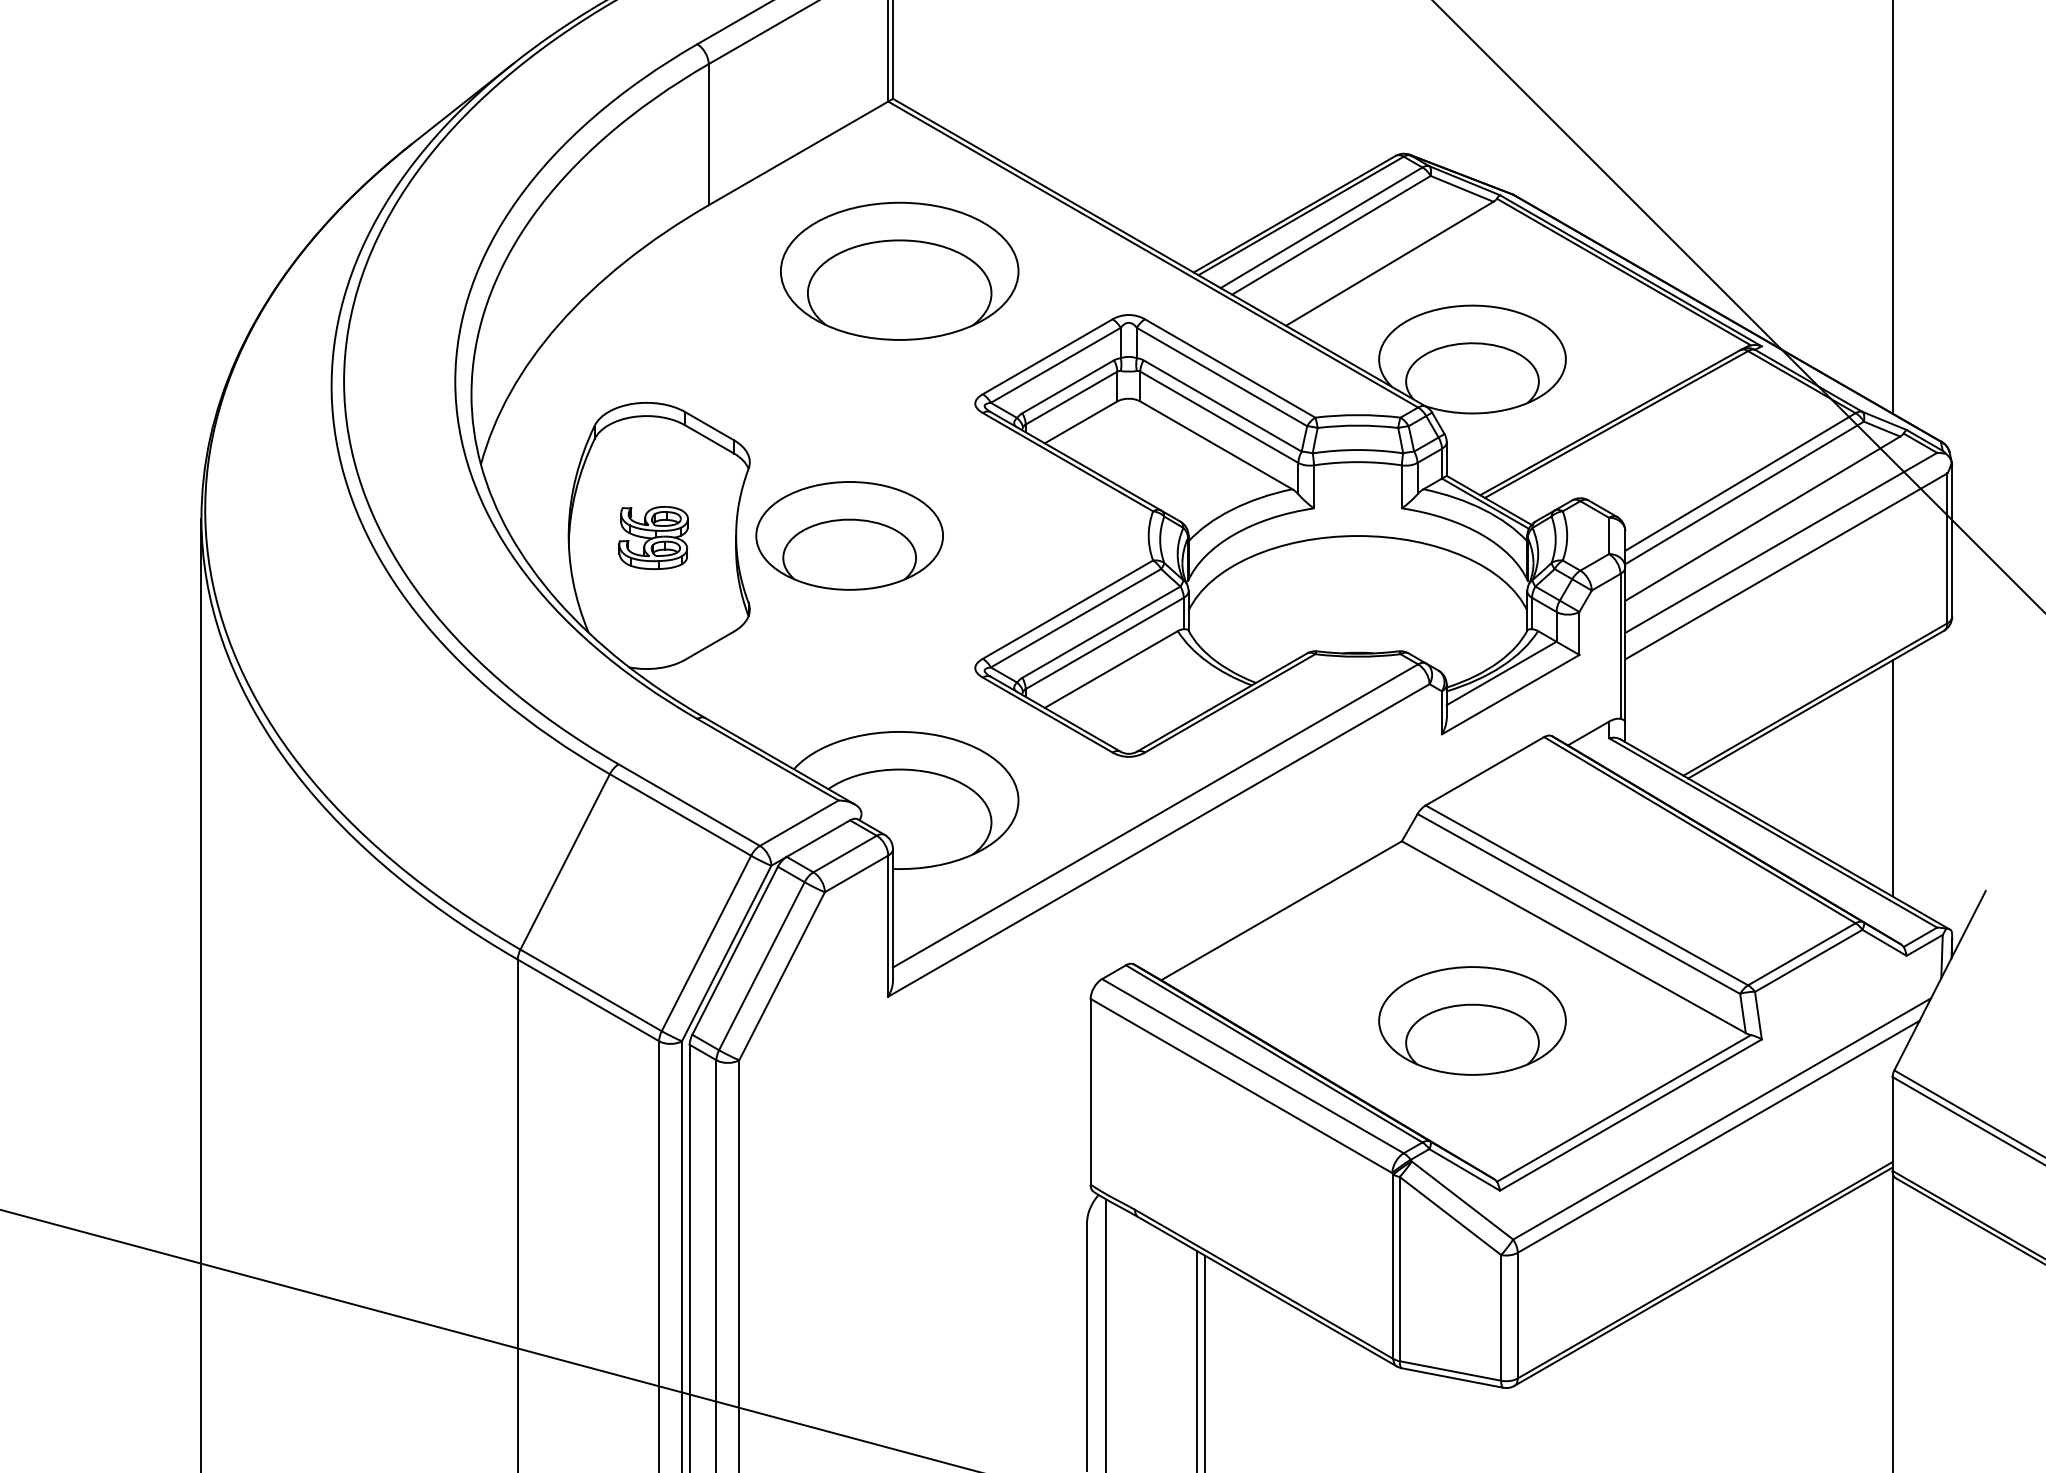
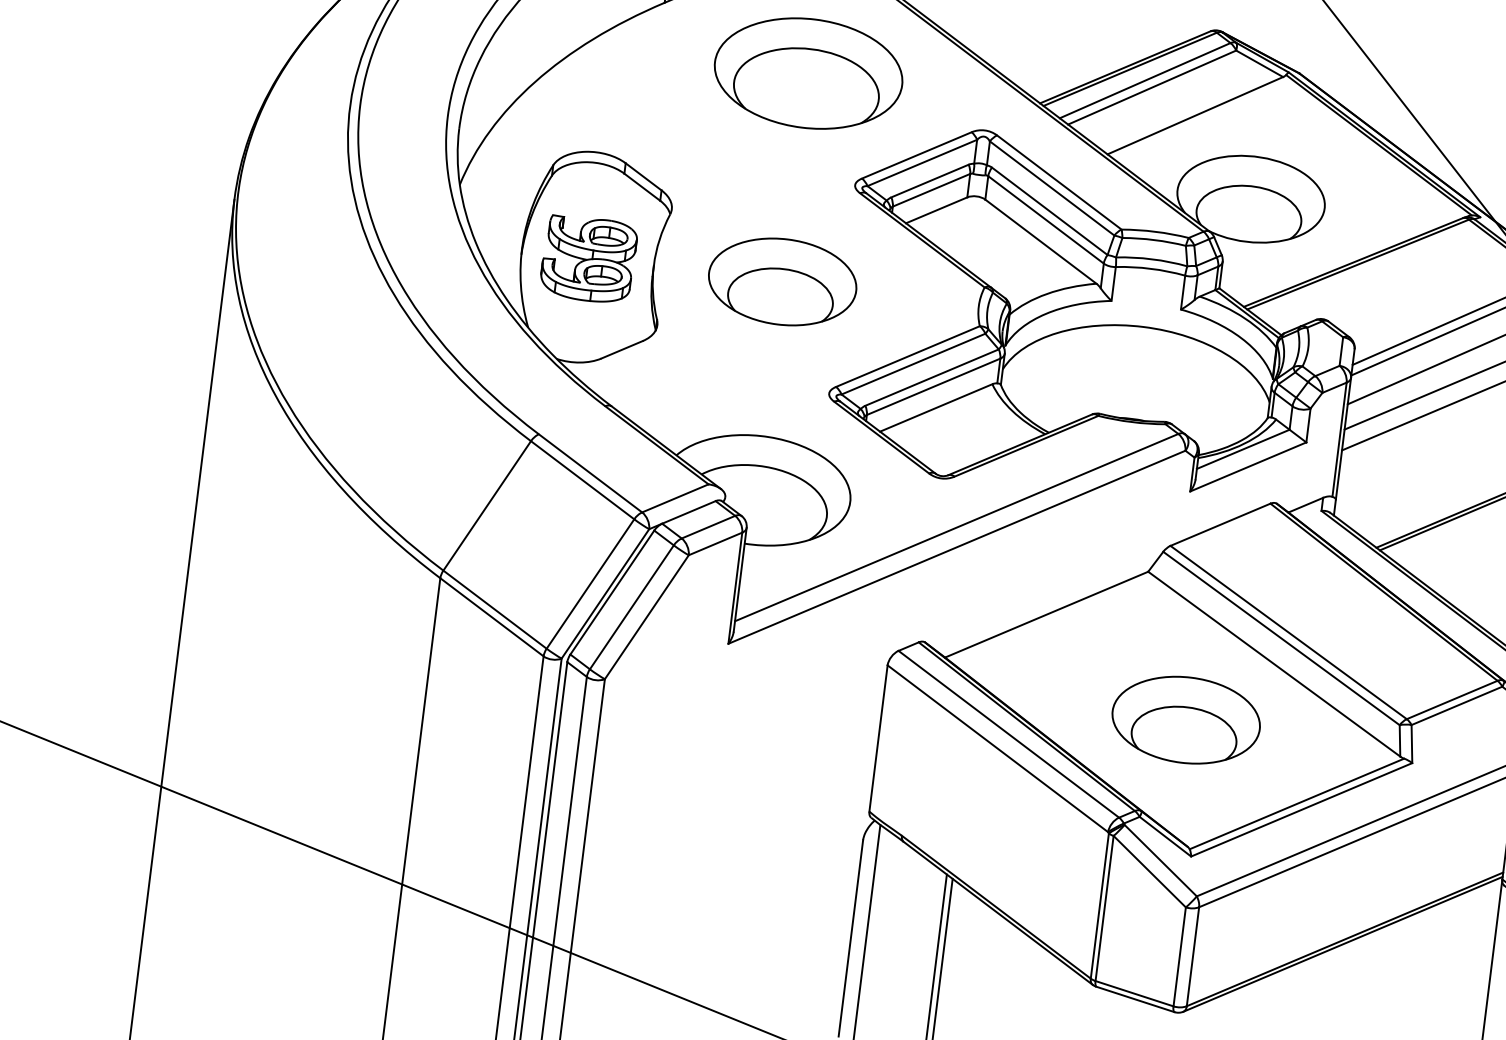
part: (849, 535) -> (782, 281), moved
part: (653, 537) -> (588, 259), size x1.67

